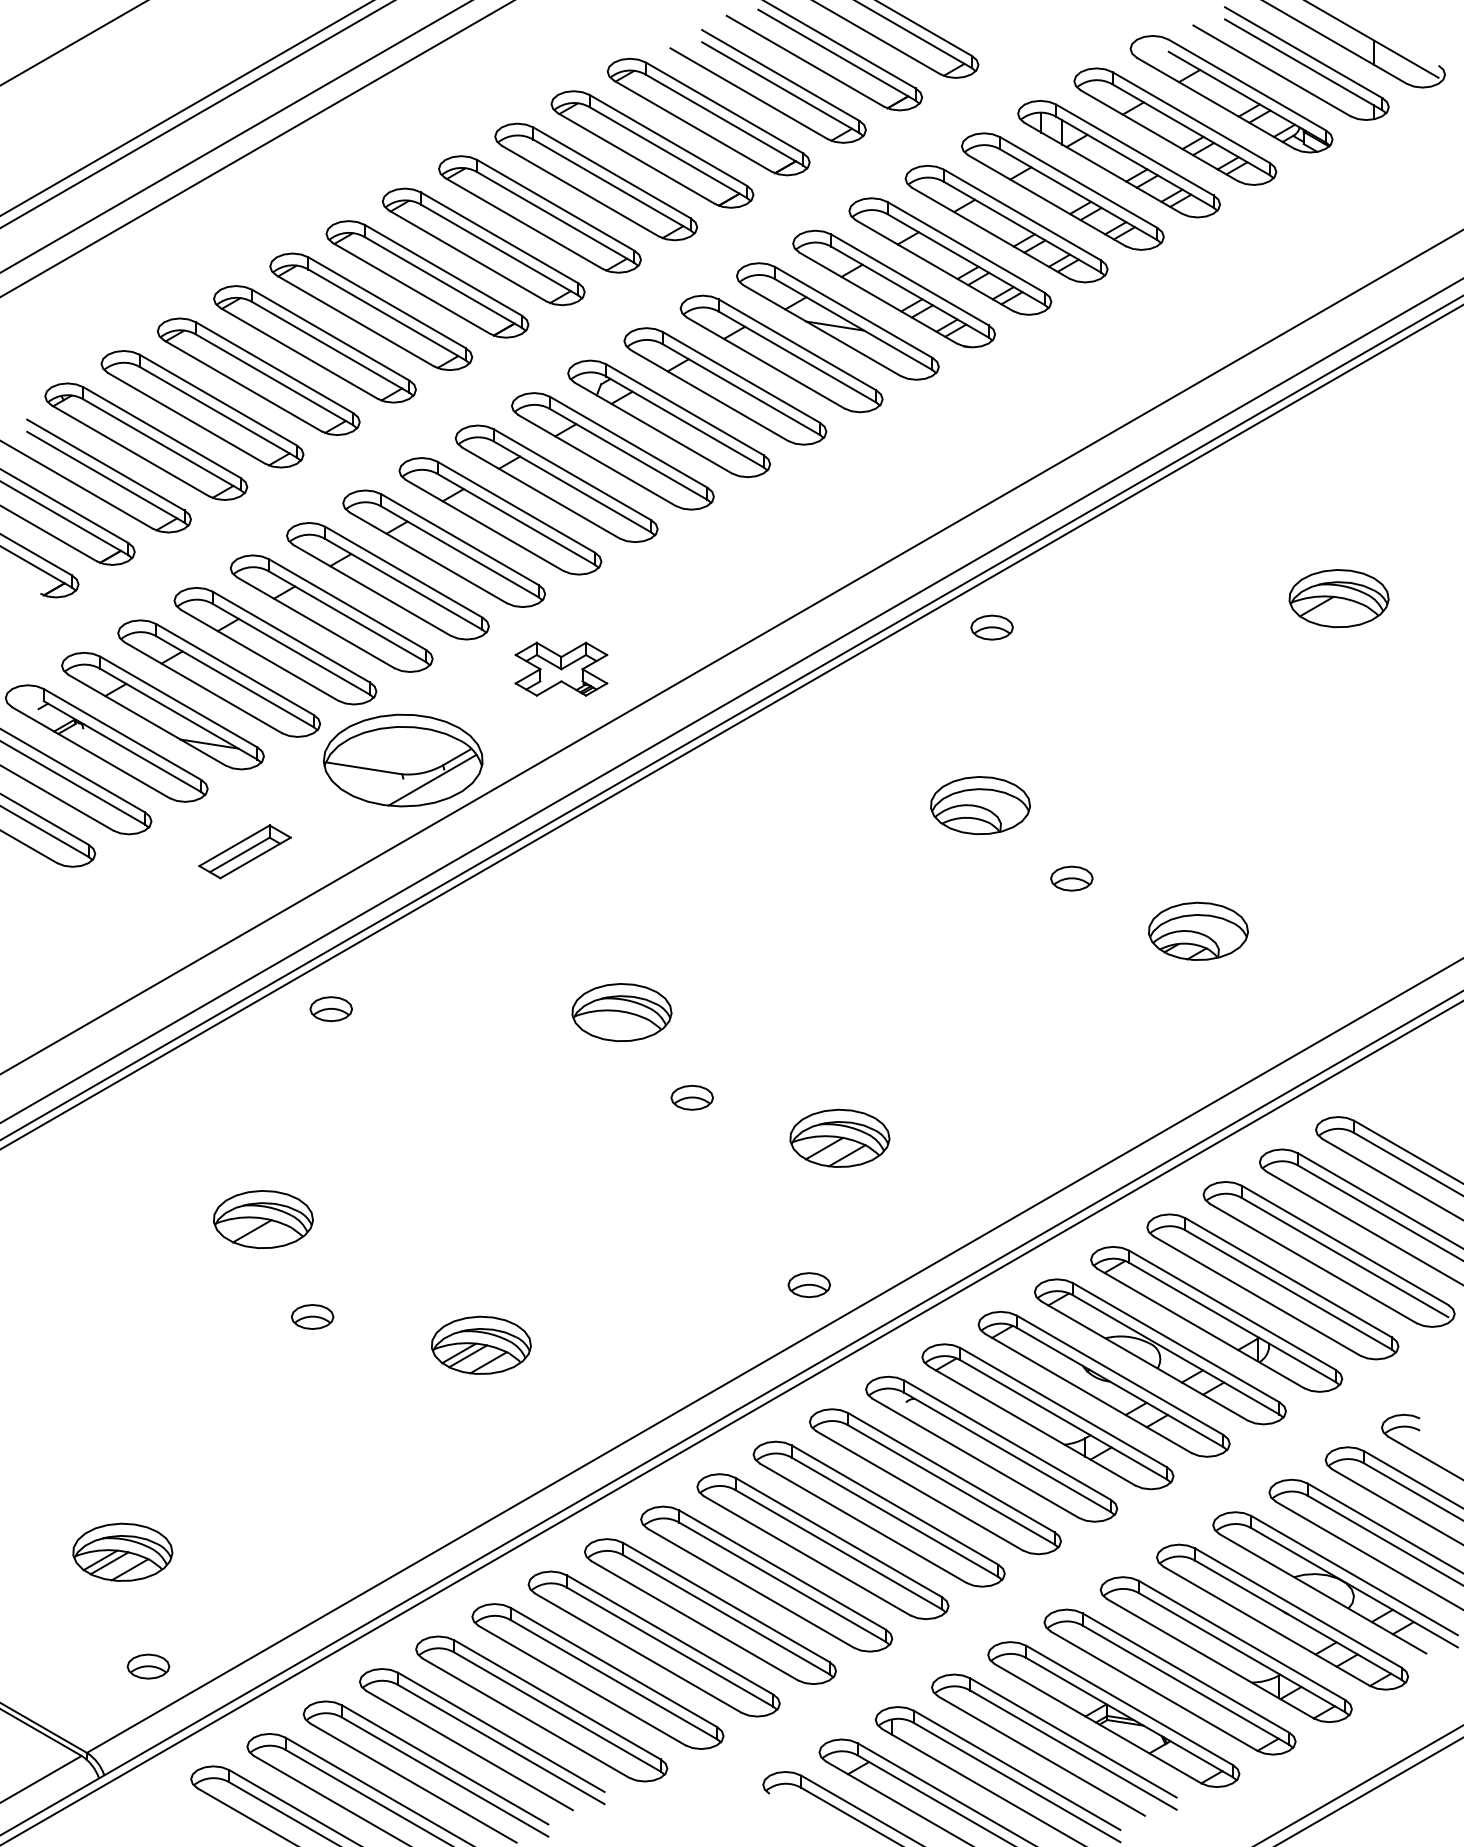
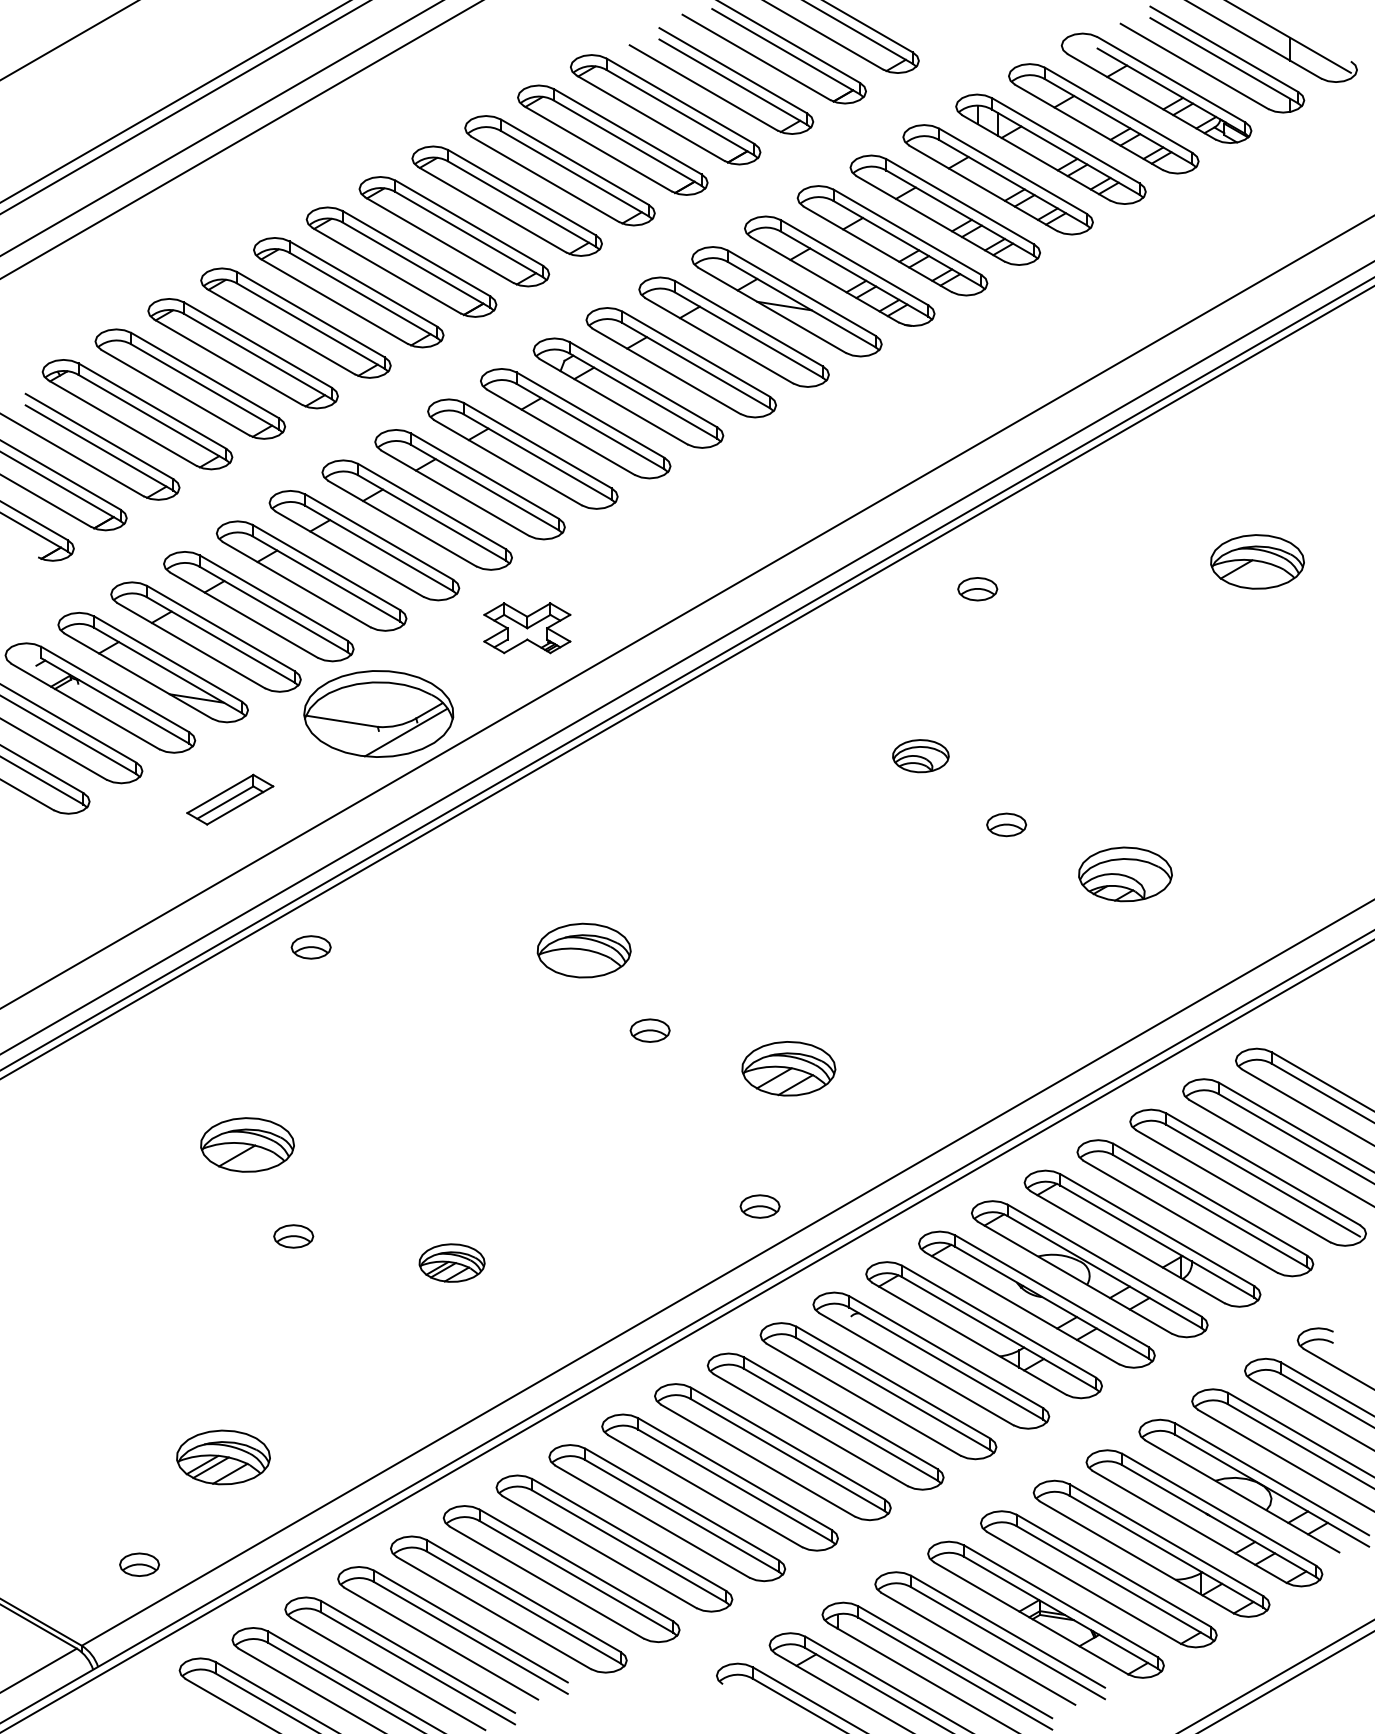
part: (991, 627) -> (977, 589), moved
part: (980, 804) -> (920, 755), size x0.6
part: (480, 1344) -> (451, 1262), size x0.7
part: (122, 1552) -> (223, 1457), moved

